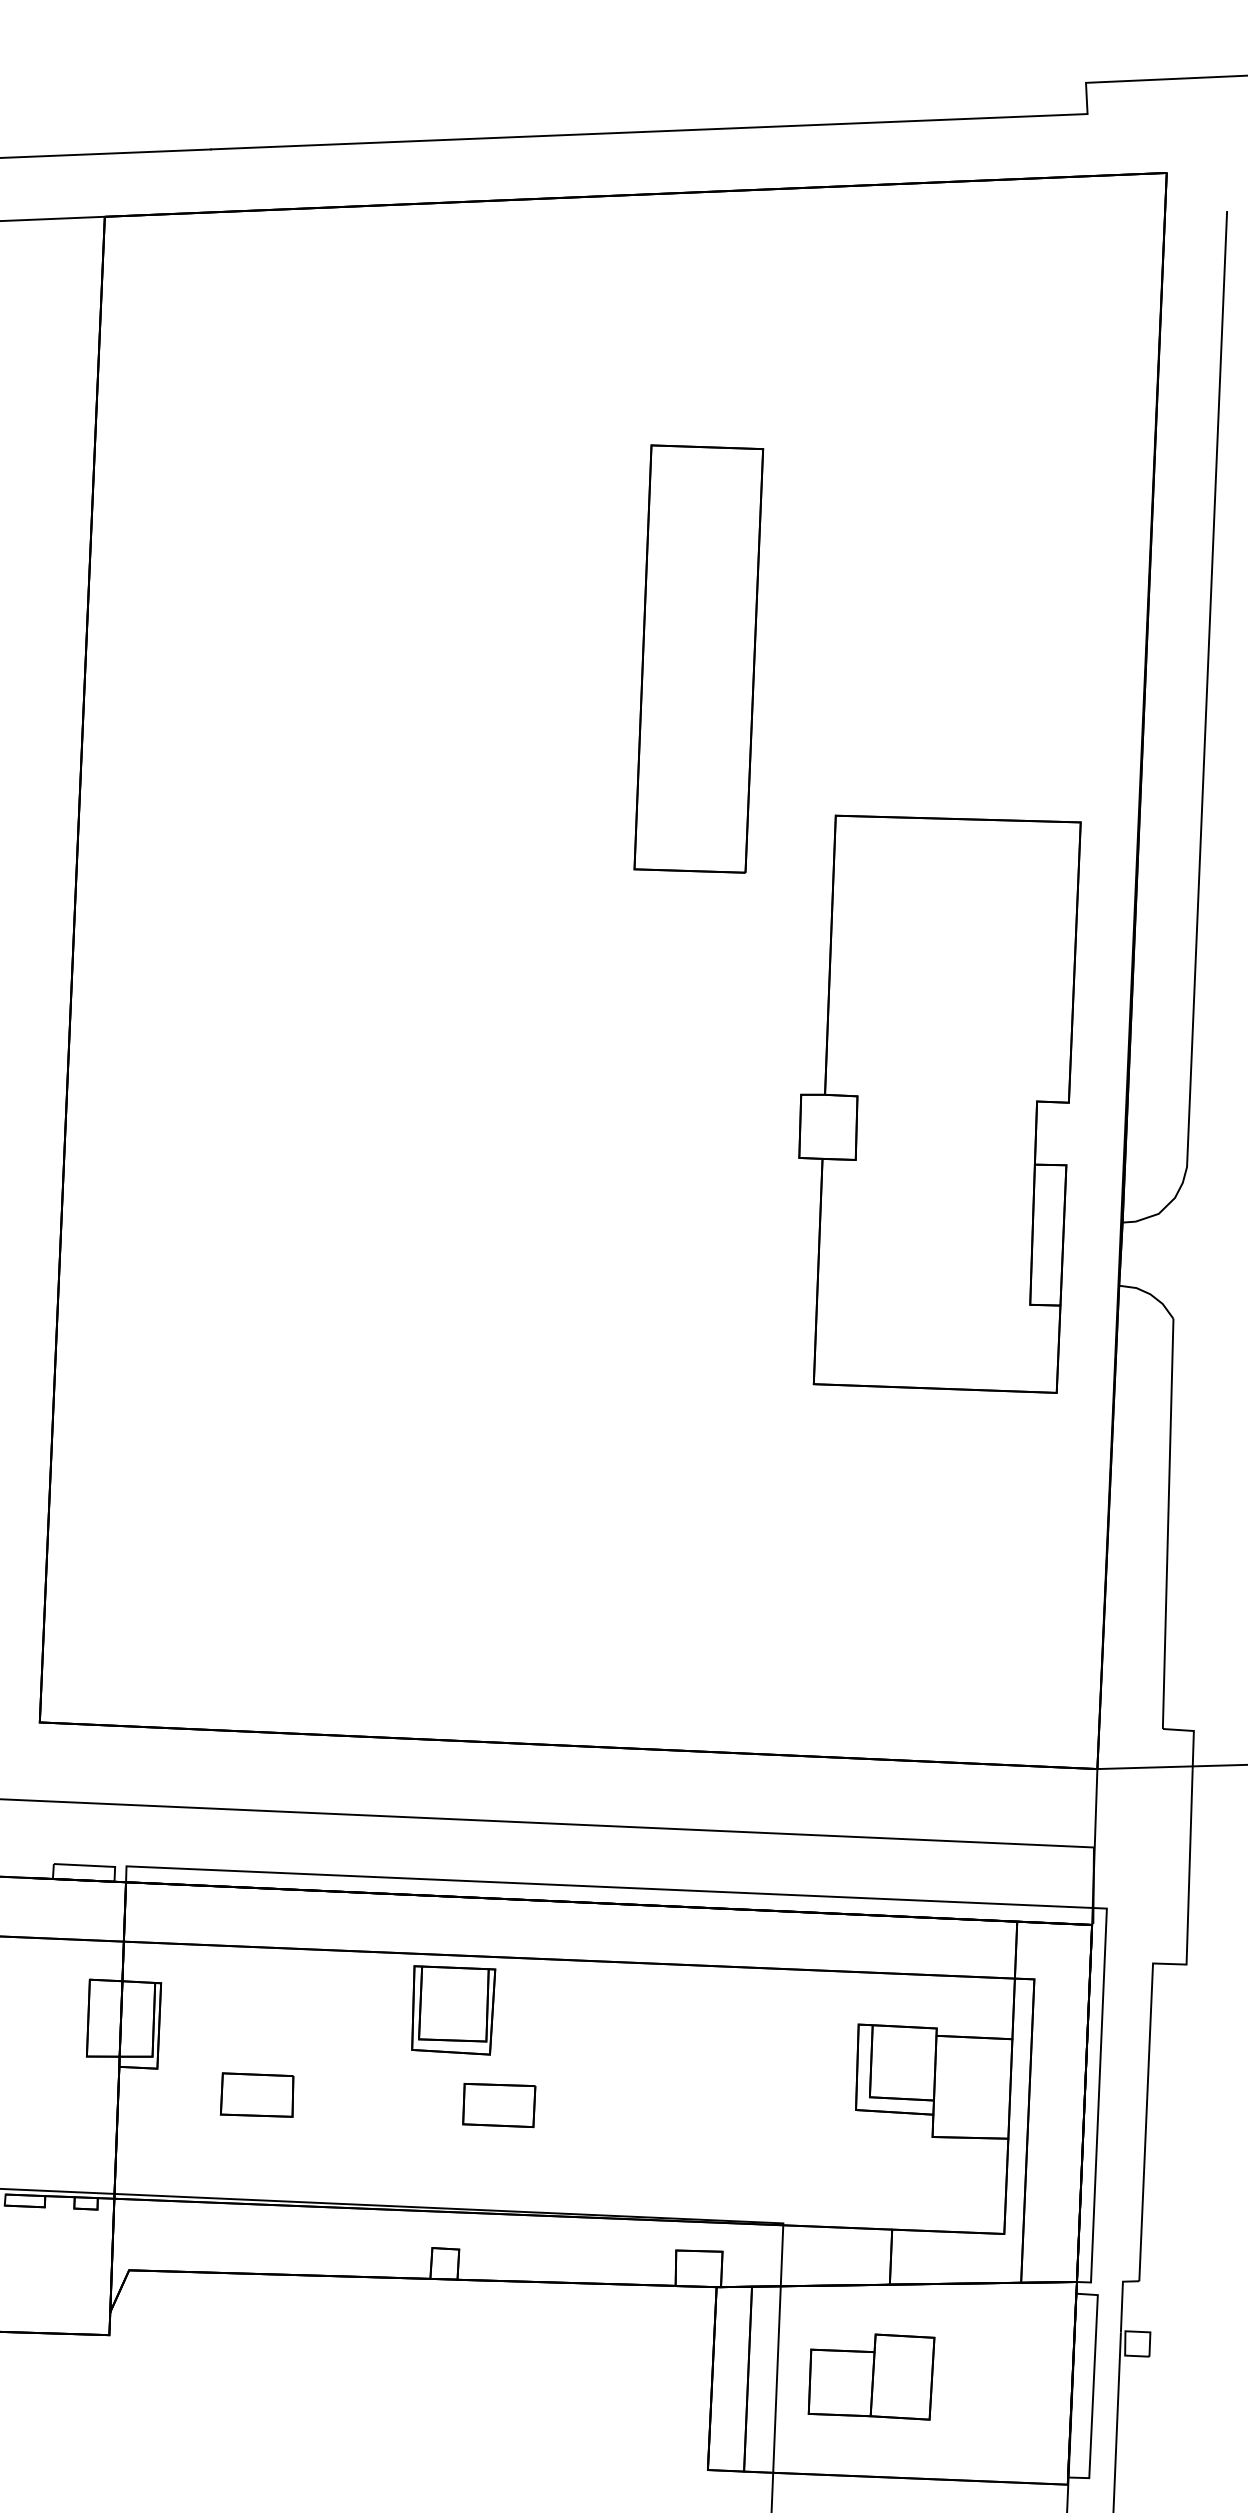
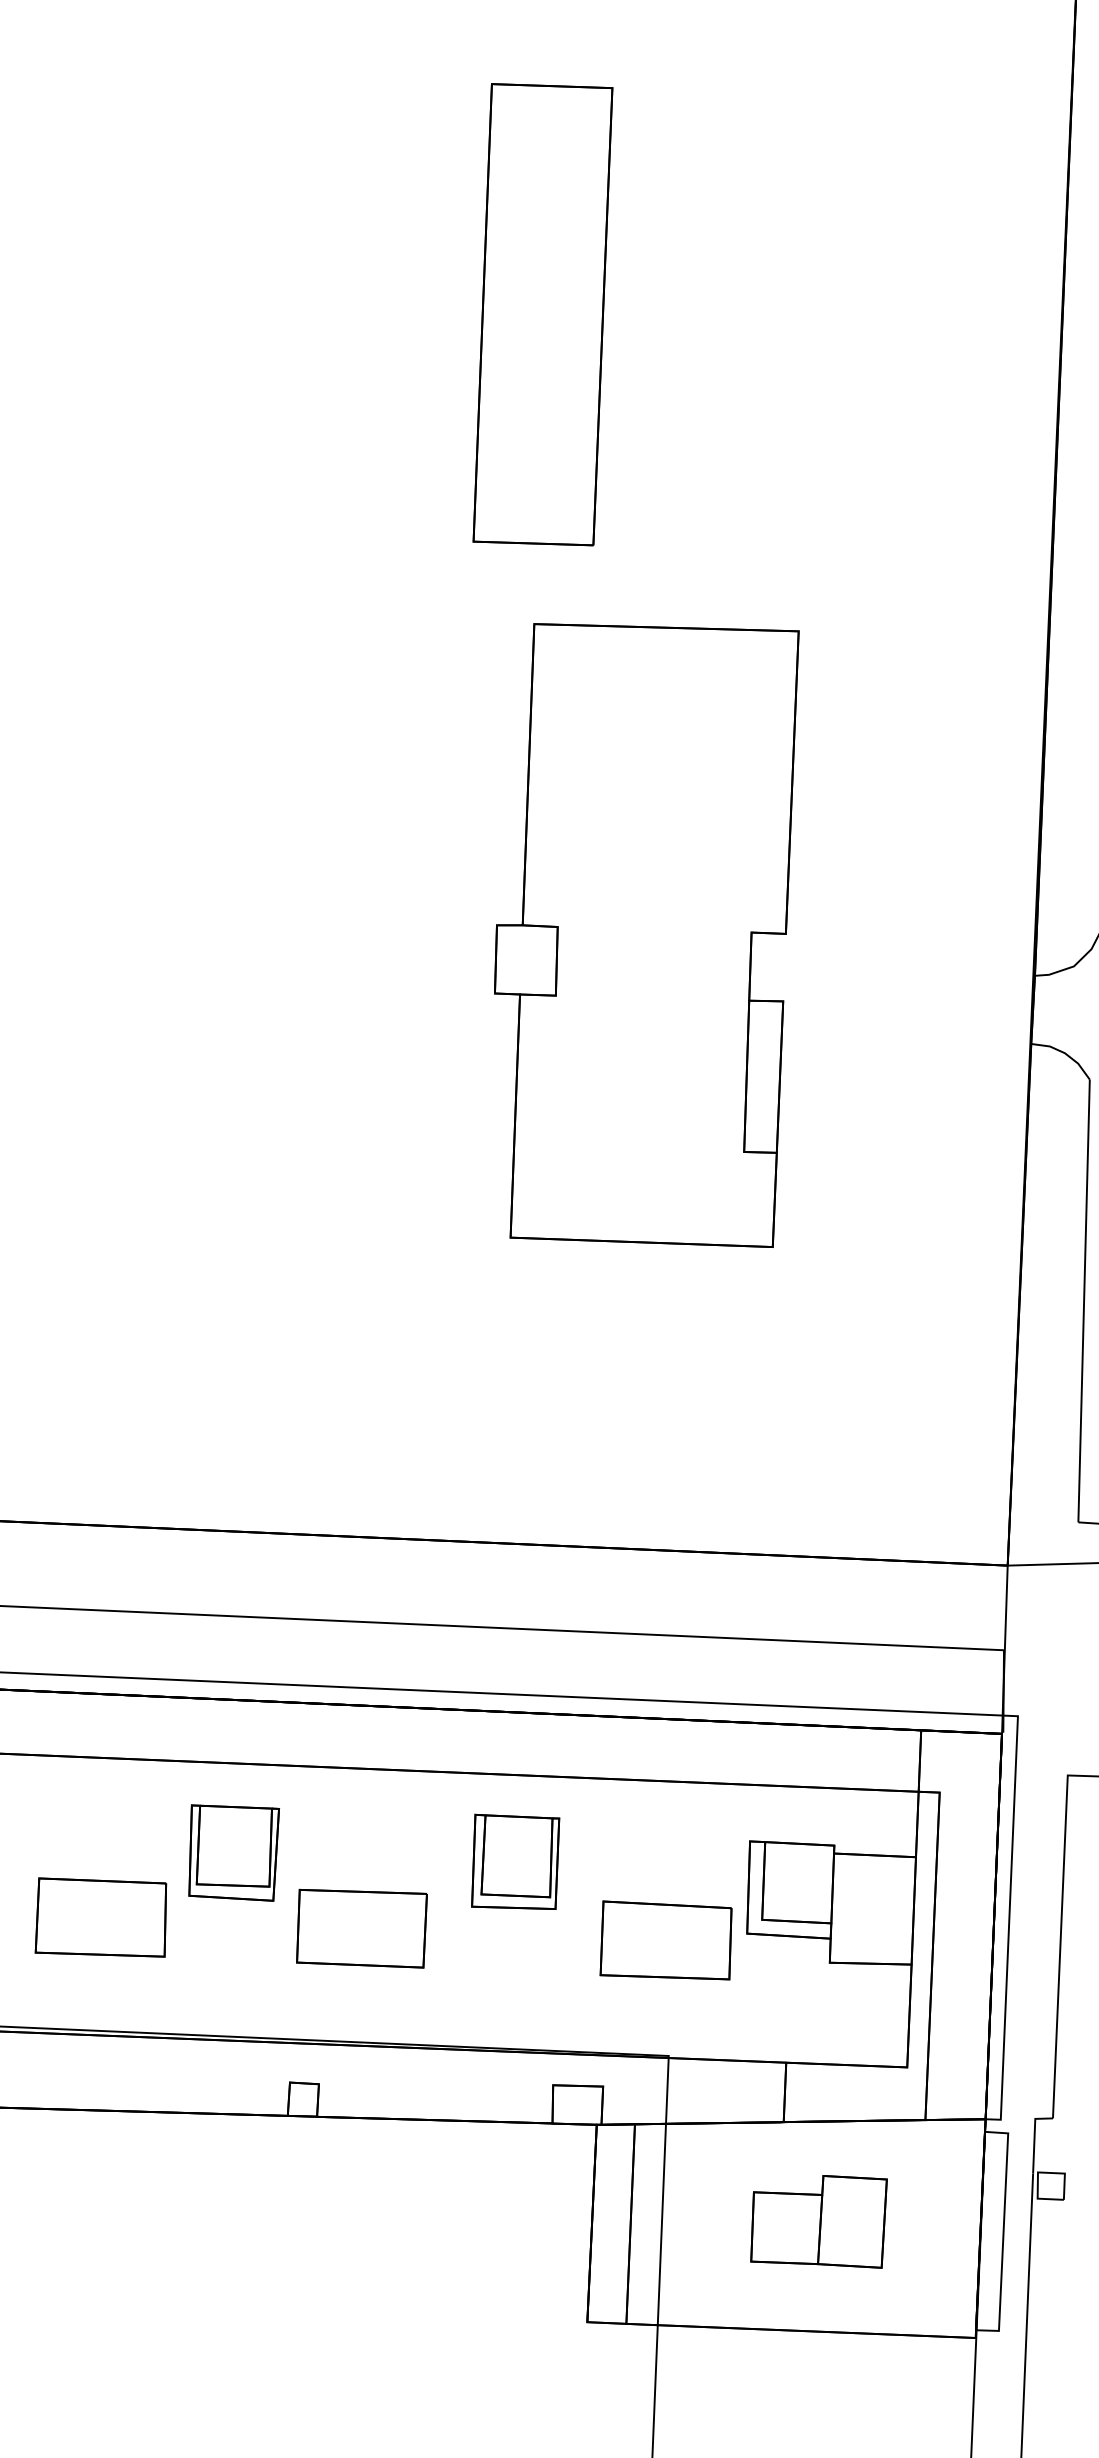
part: (698, 658) -> (542, 314), moved
part: (939, 1103) -> (646, 934), moved
part: (453, 2010) -> (233, 1853), moved
part: (641, 2043) -> (515, 1861), added
part: (256, 2094) -> (100, 1916), size x1.67
part: (499, 2105) -> (362, 1928), size x1.67
part: (780, 2116) -> (665, 1940), added
part: (871, 2376) -> (818, 2221), moved

